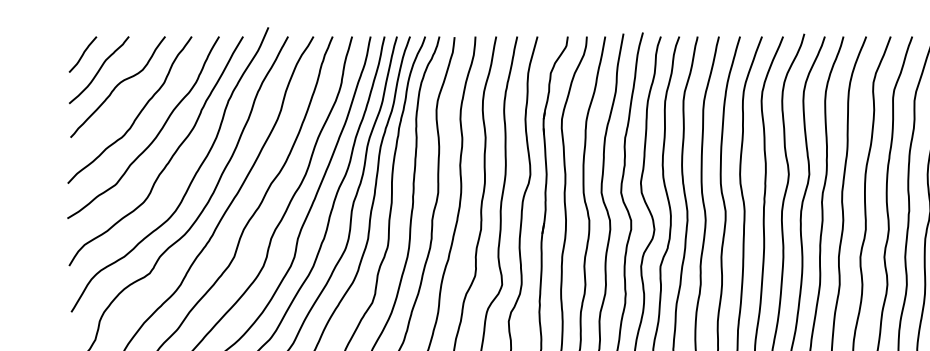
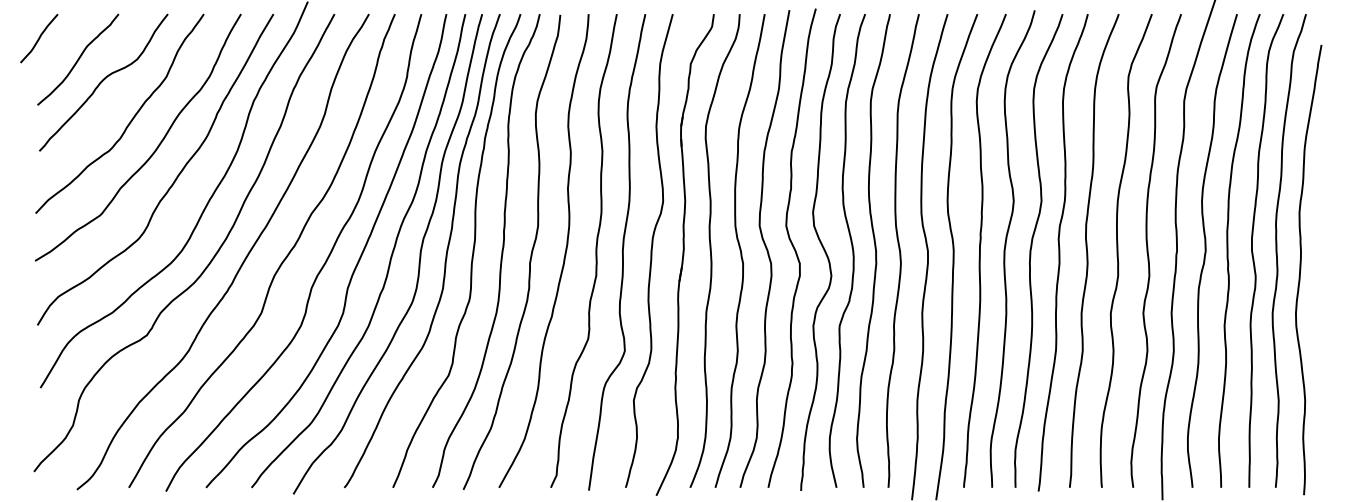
curve: (83, 54) -> (39, 38), moved

